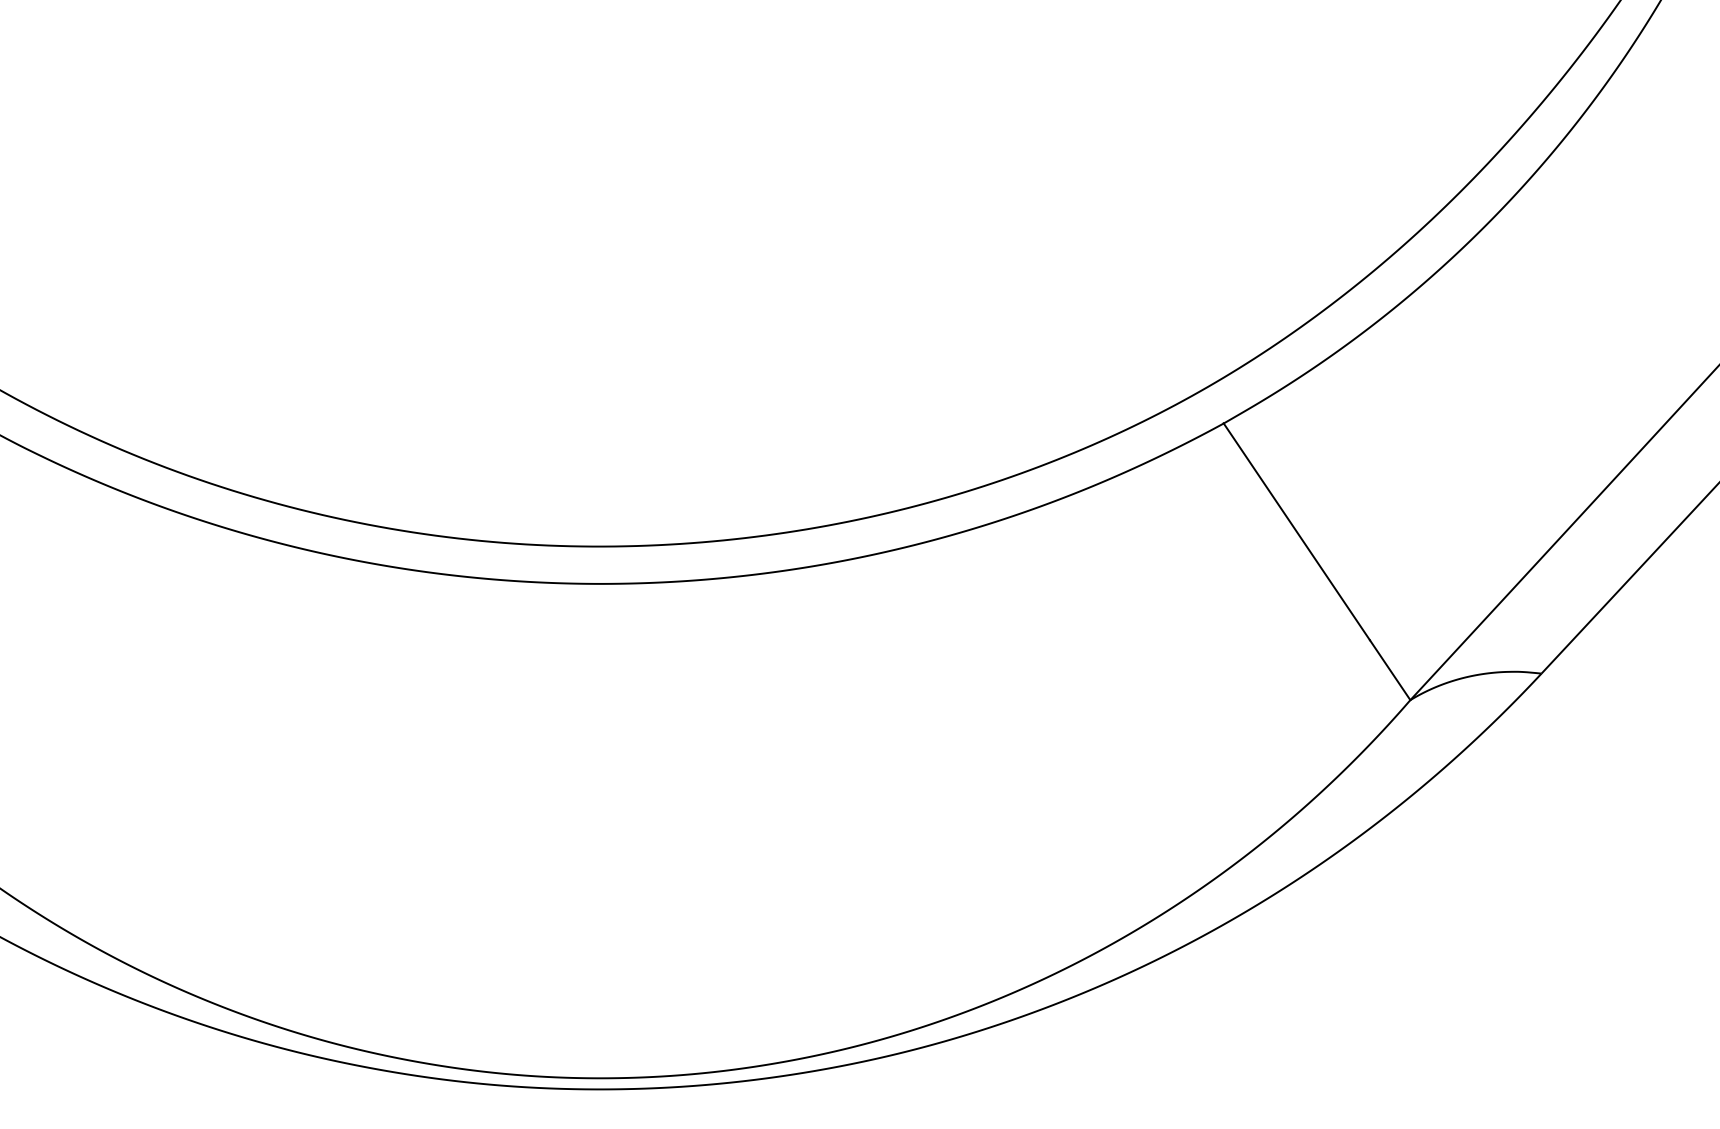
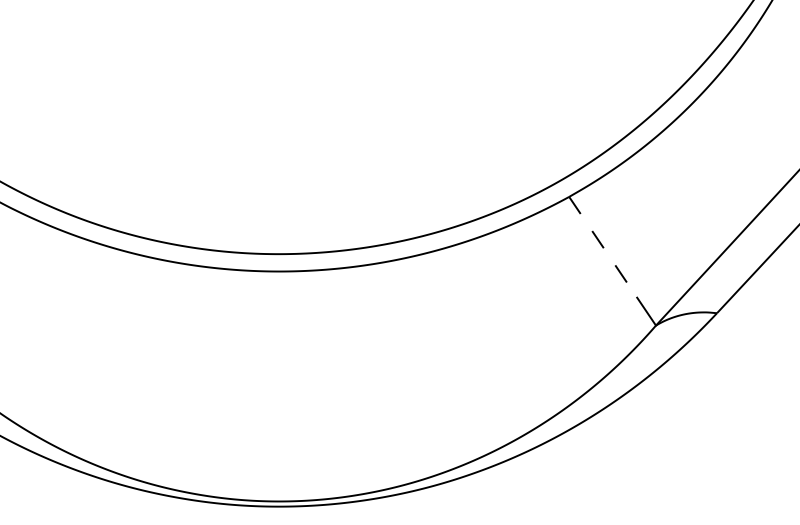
line: (1297, 532) -> (603, 247), solid -> dashed

